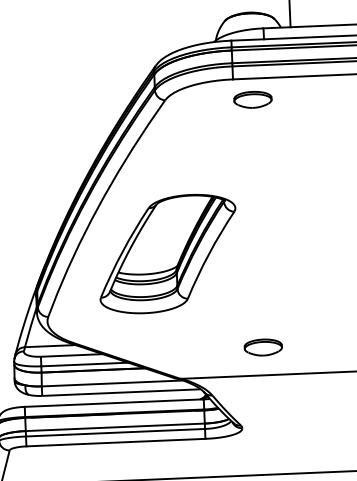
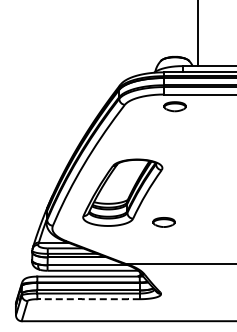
part: (262, 347) -> (163, 222), moved
line: (115, 443) -> (88, 299), solid -> dashed

